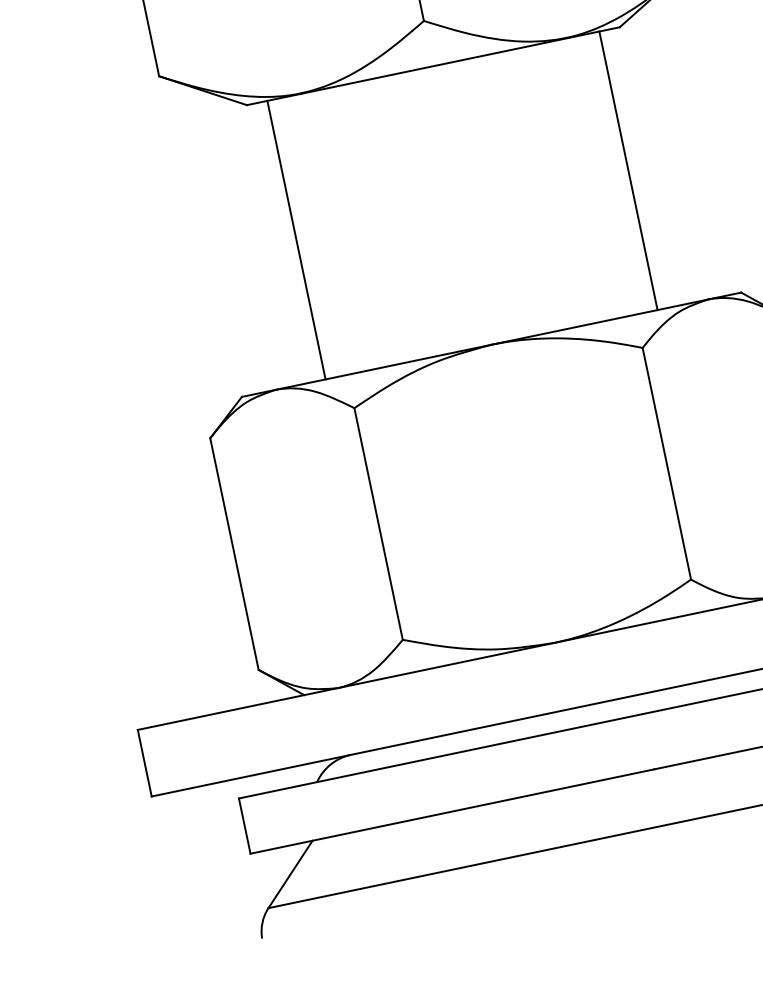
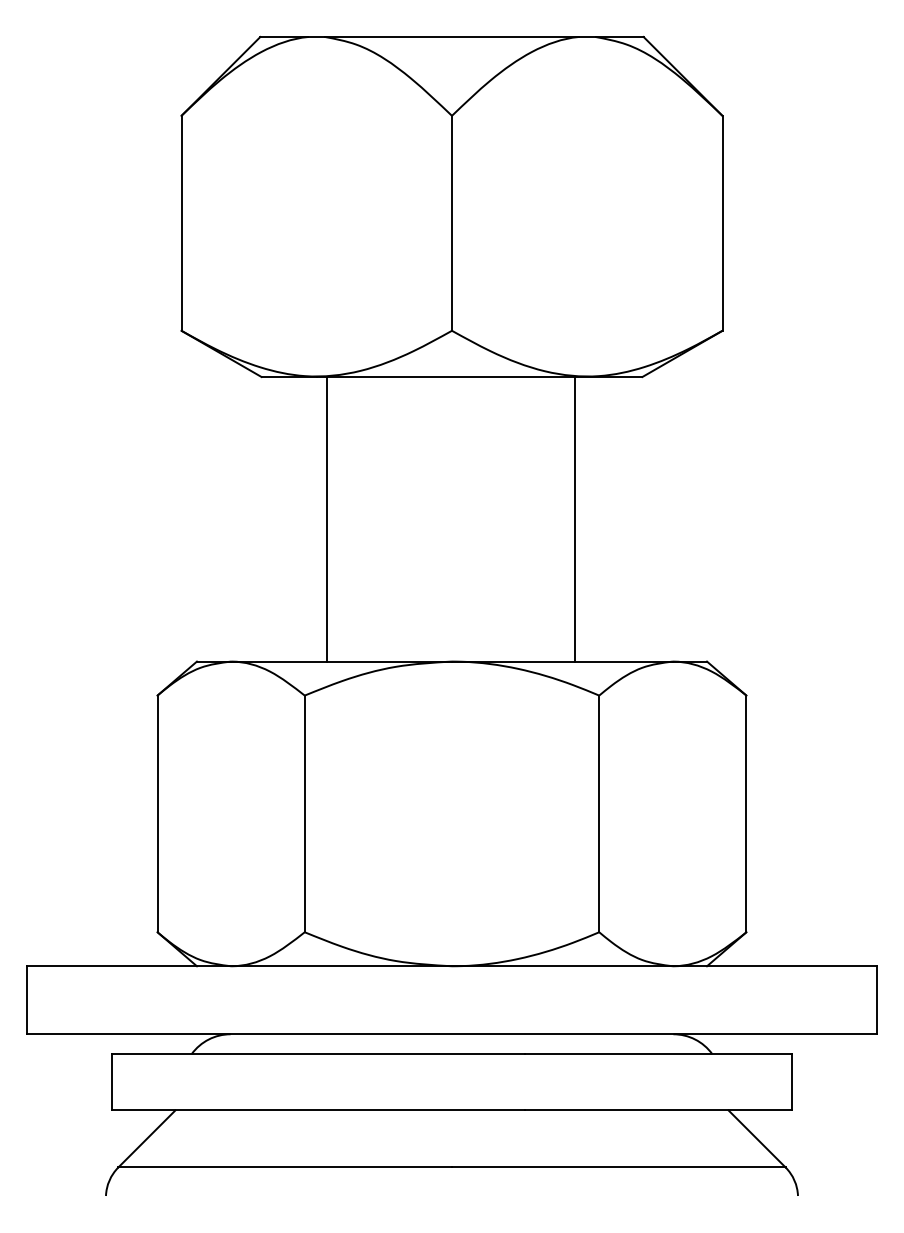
line: (628, 171) -> (574, 519), moved
line: (296, 240) -> (327, 519), moved

